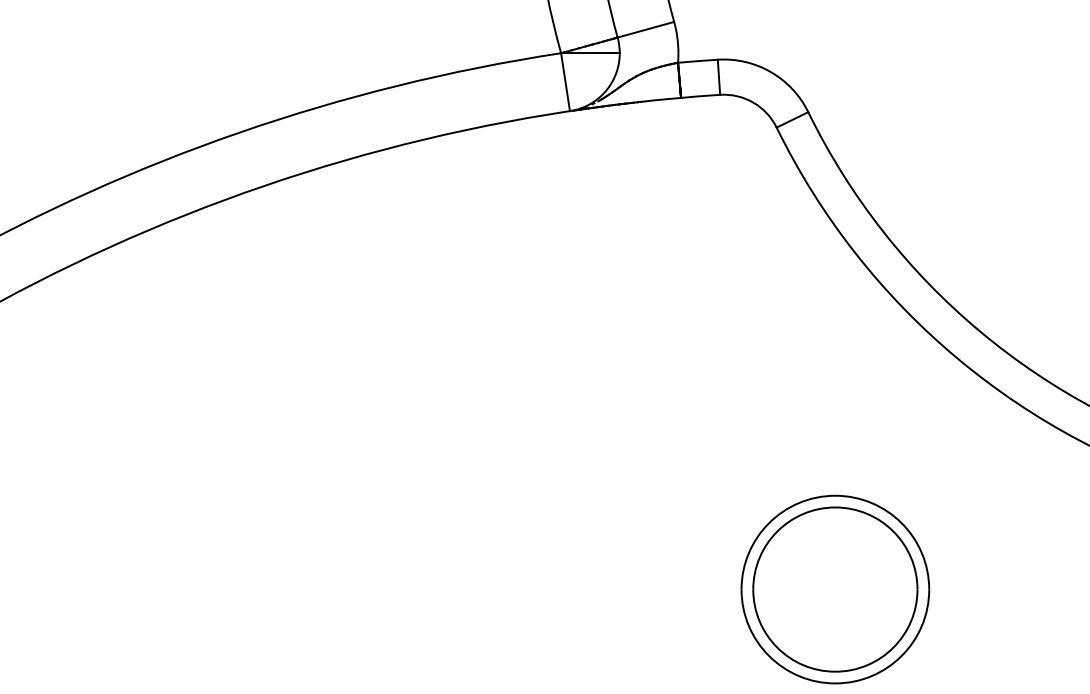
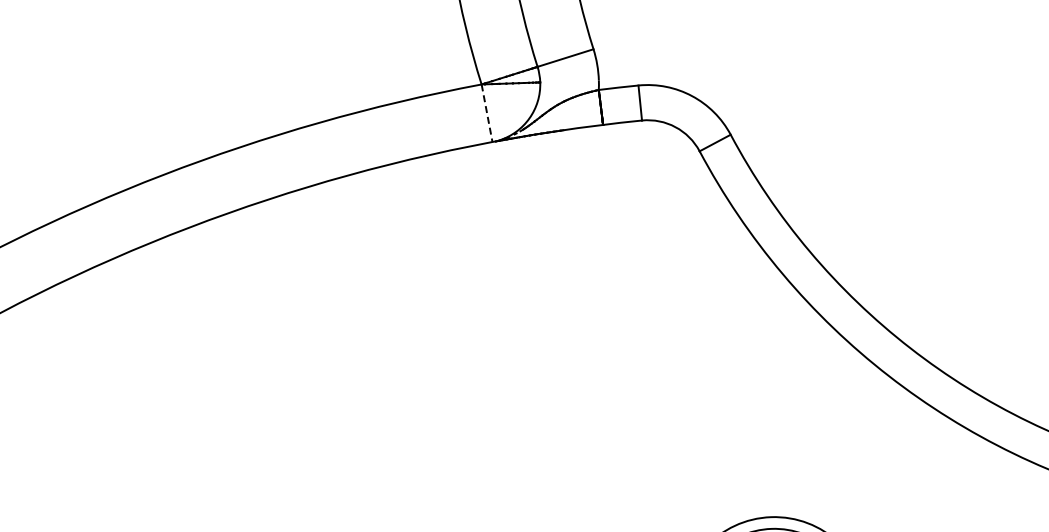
line: (565, 82) -> (487, 113), solid -> dashed

